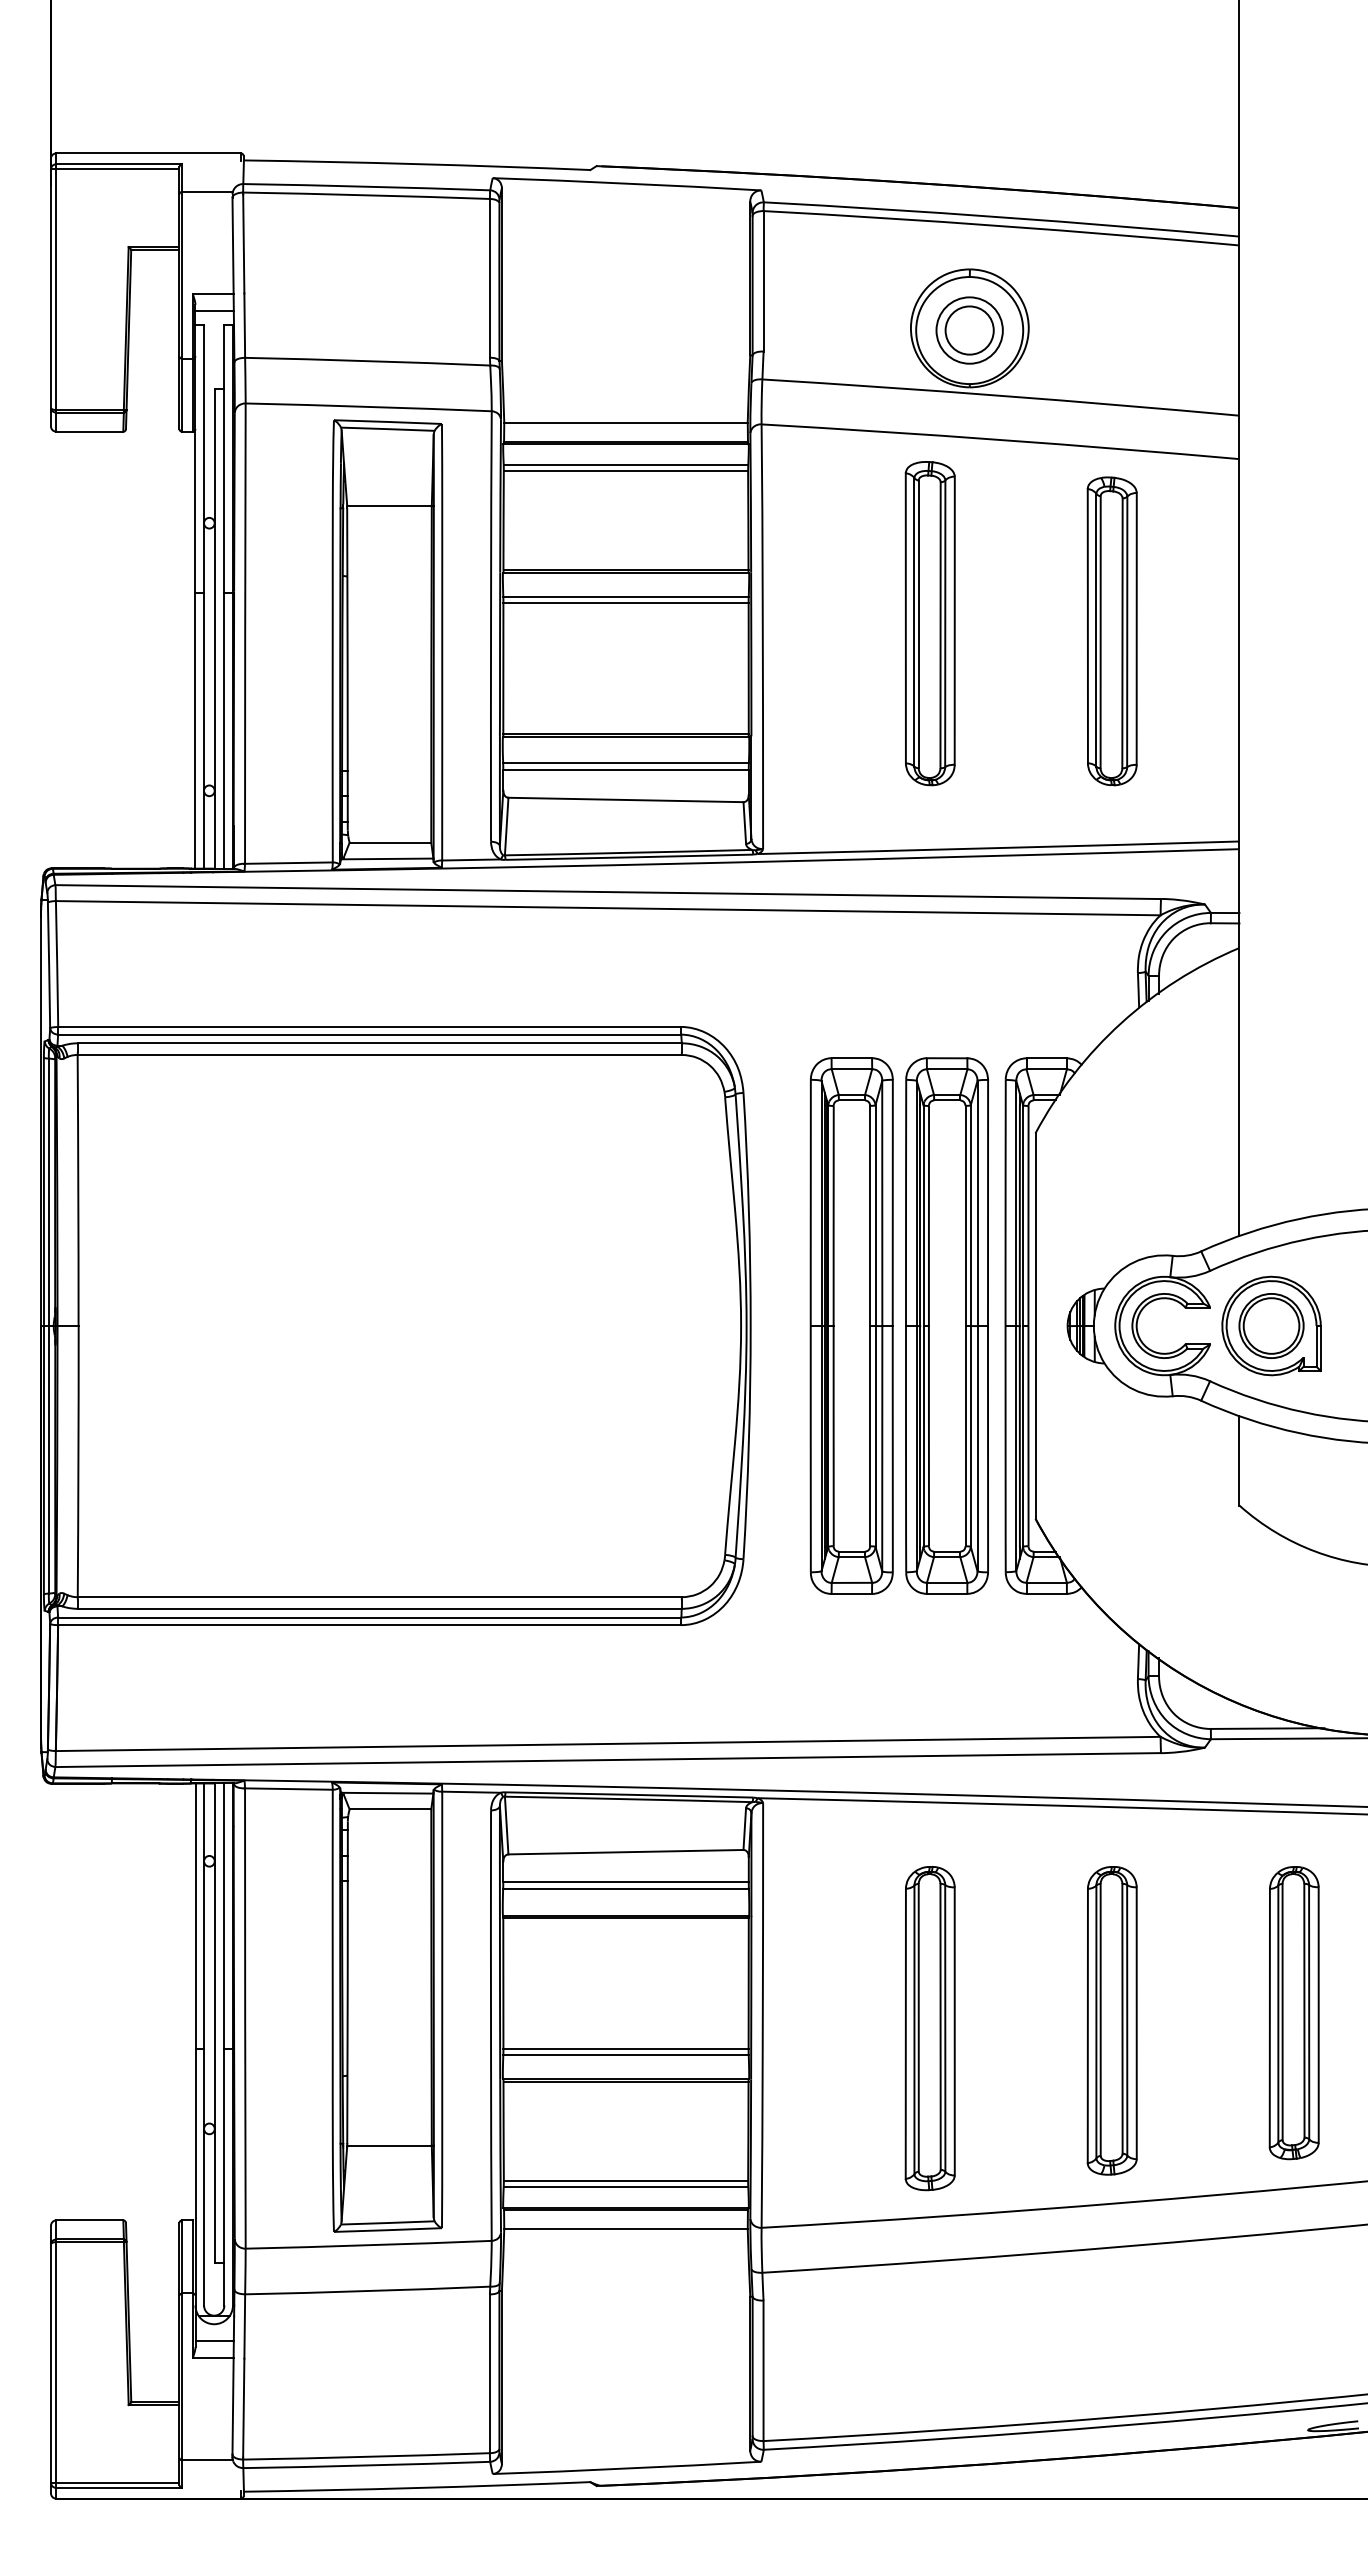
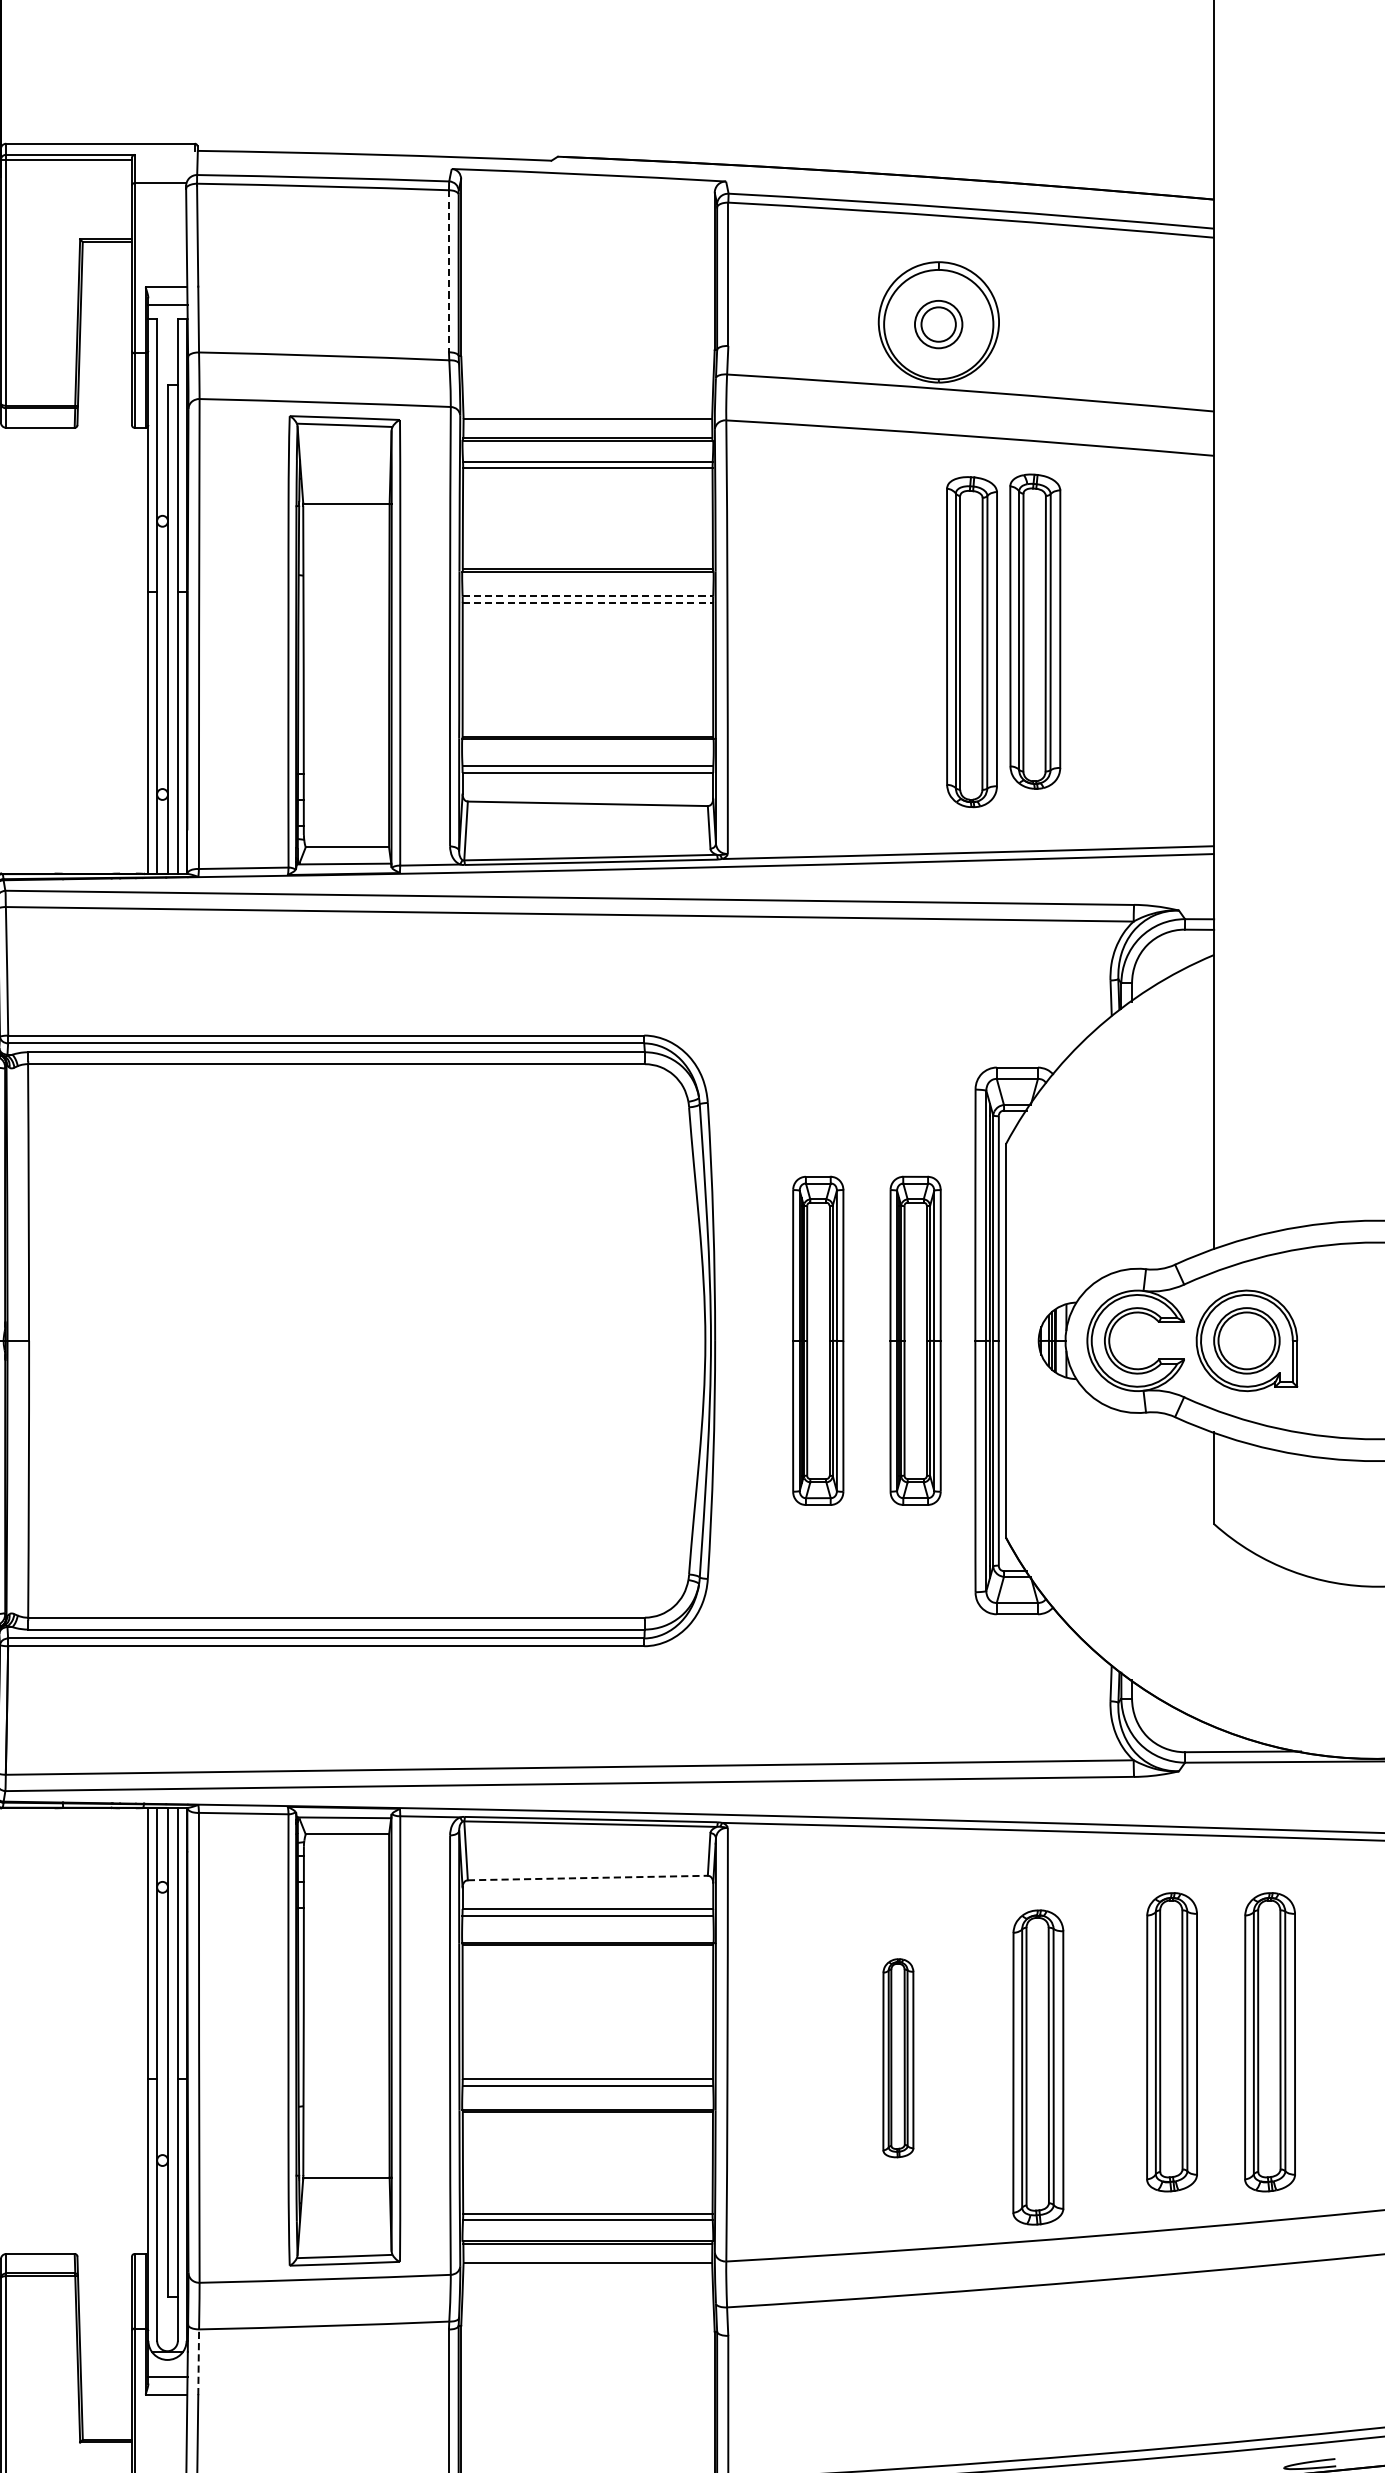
line: (489, 278) -> (448, 271), solid -> dashed
part: (969, 330) -> (938, 324), size x0.7
line: (626, 596) -> (588, 596), solid -> dashed
line: (626, 603) -> (588, 603), solid -> dashed
part: (929, 623) -> (971, 642), moved
part: (1111, 631) -> (1034, 631), moved
part: (851, 1325) -> (818, 1340), size x0.6
part: (946, 1325) -> (915, 1340), size x0.6
line: (625, 1852) -> (587, 1878), solid -> dashed
part: (1197, 2013) -> (1171, 2042), added
part: (1111, 2020) -> (1037, 2067), moved
part: (929, 2028) -> (897, 2058), size x0.6
line: (244, 2326) -> (198, 2362), solid -> dashed

